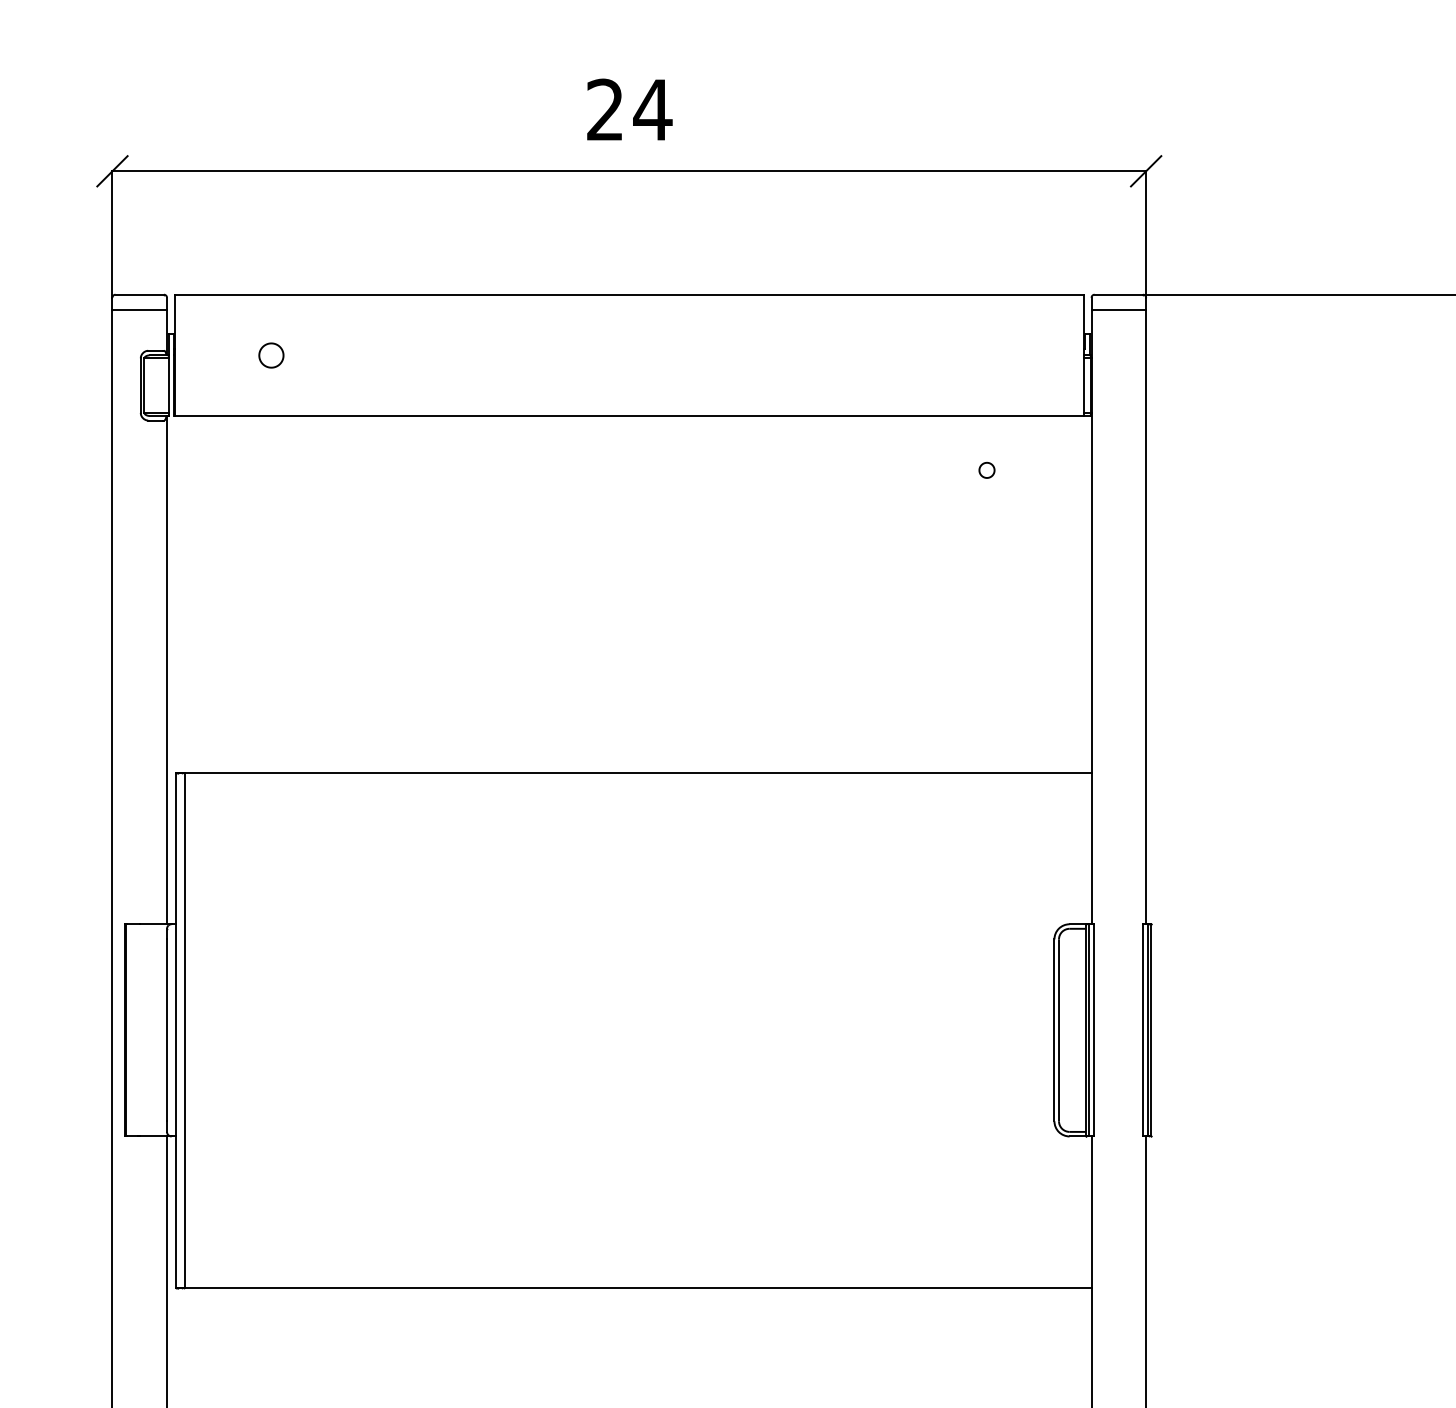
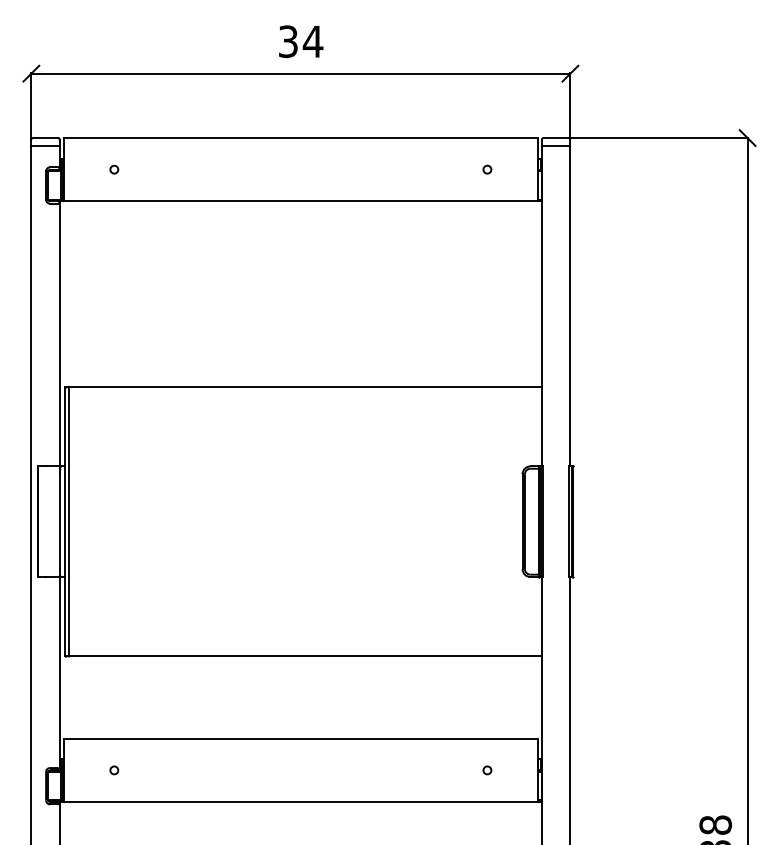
text: (605, 109) -> (288, 41), 24 -> 34
part: (271, 354) -> (114, 169), size x0.62
part: (987, 470) -> (487, 169), moved

